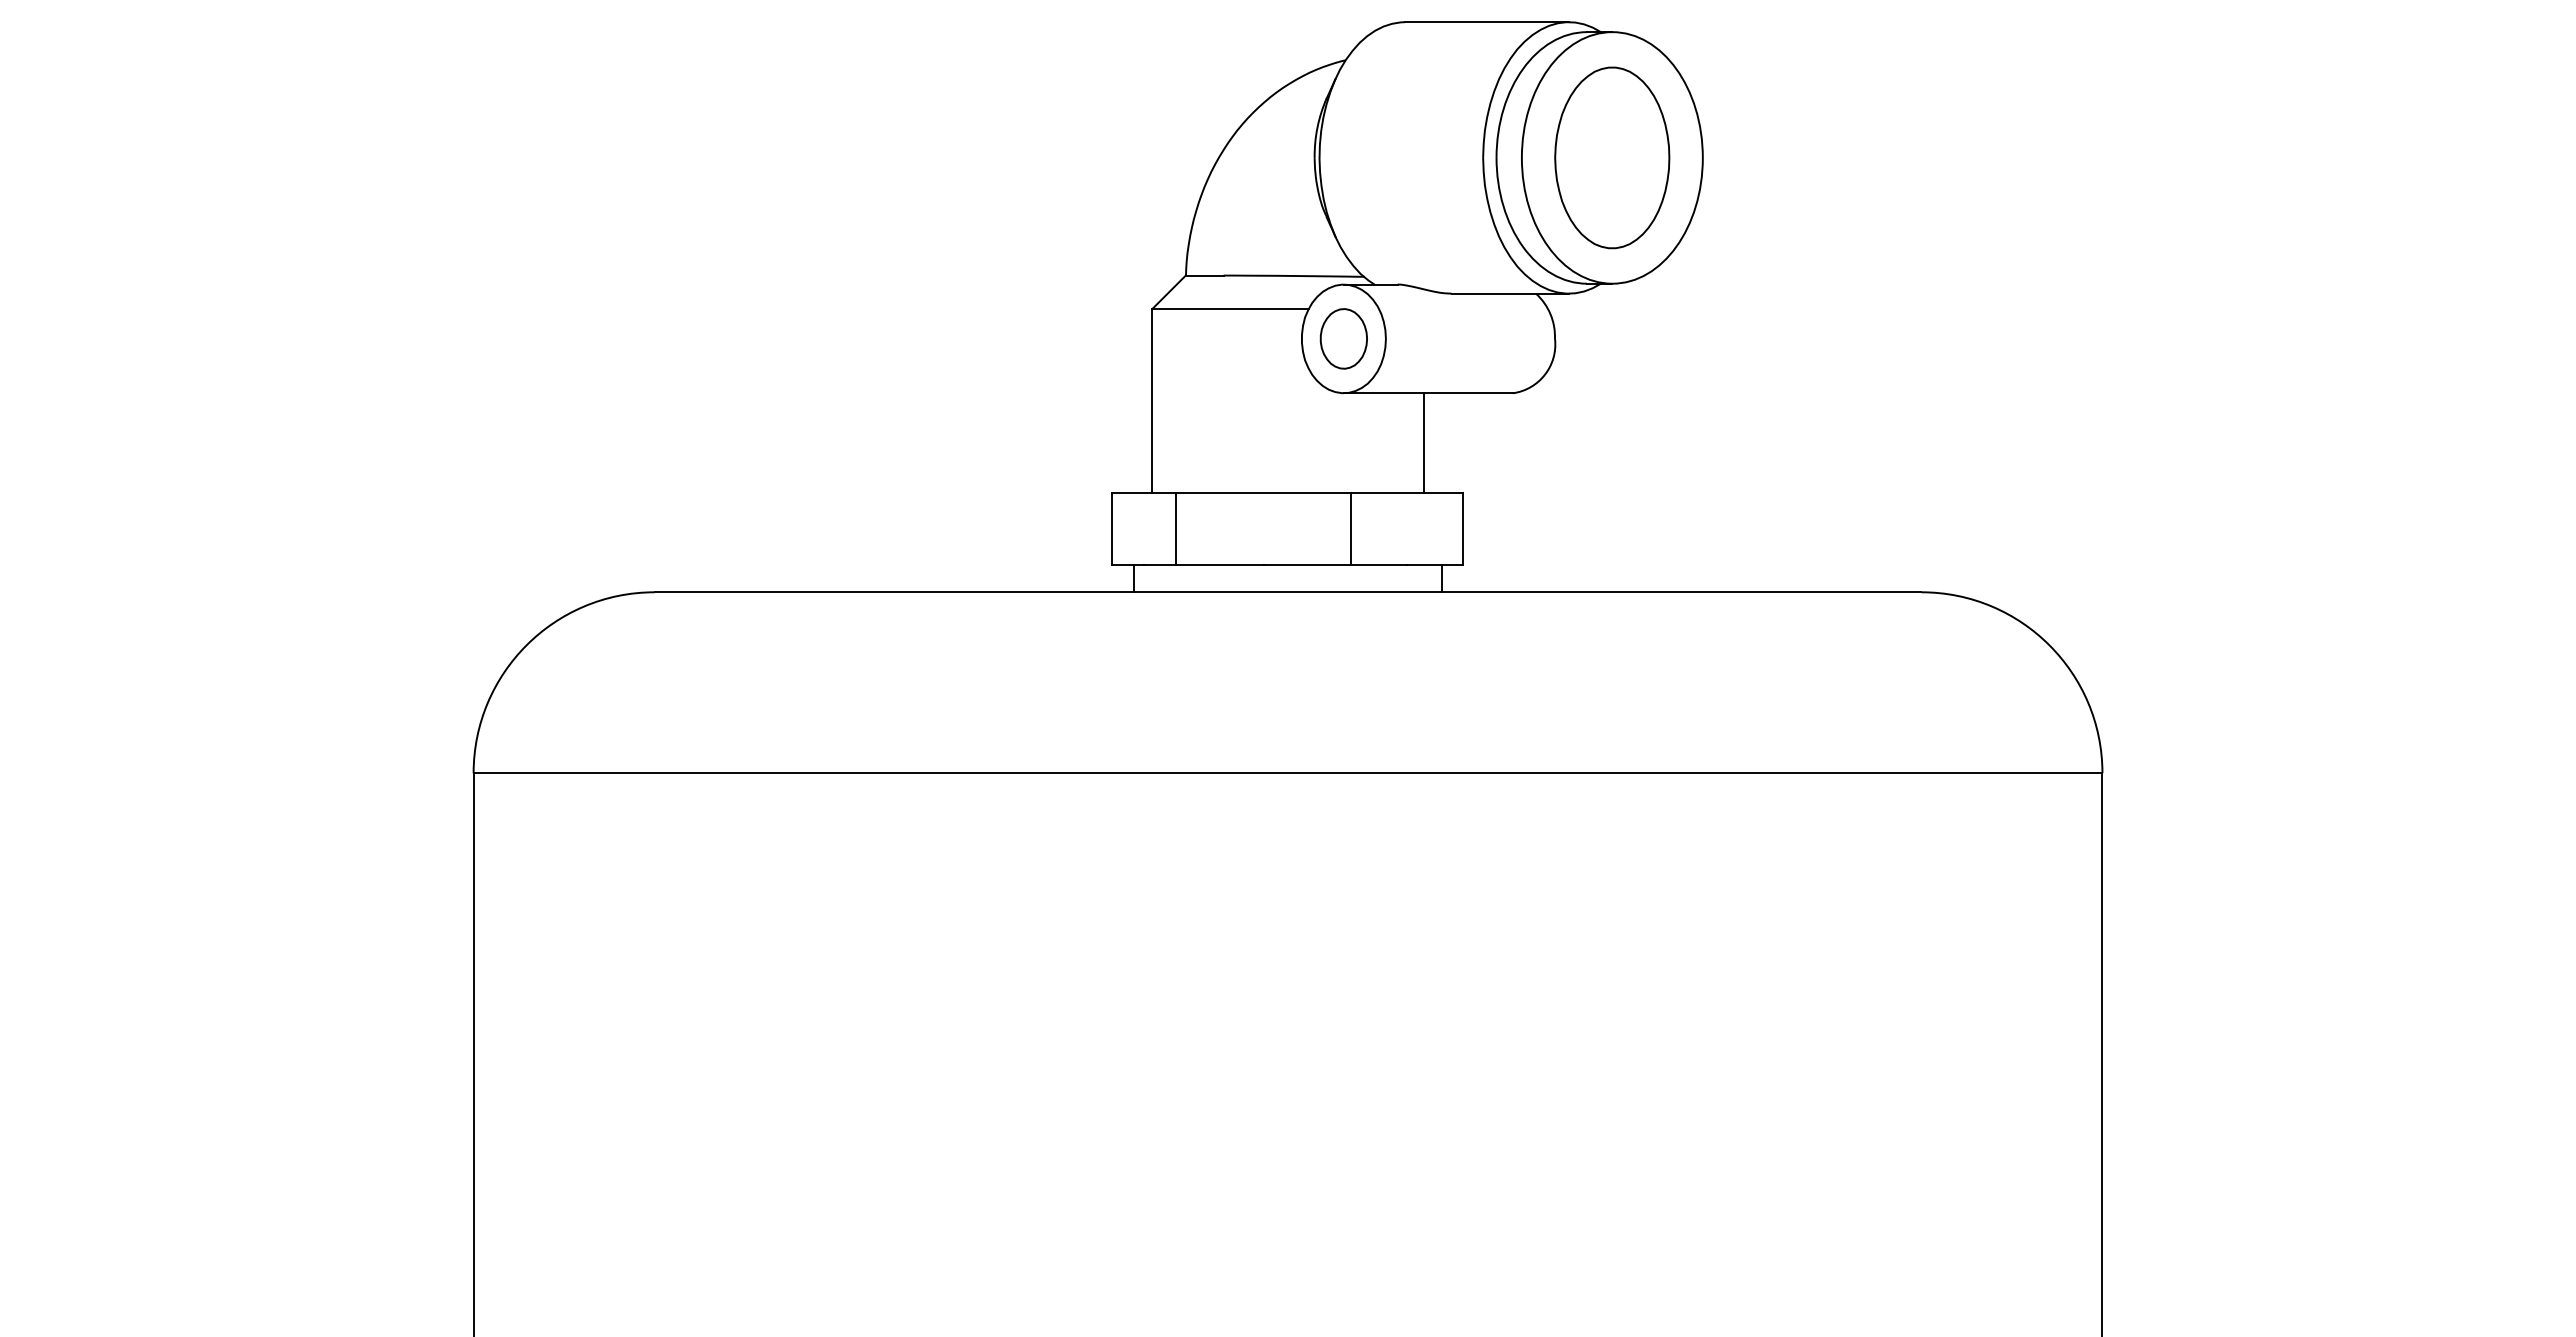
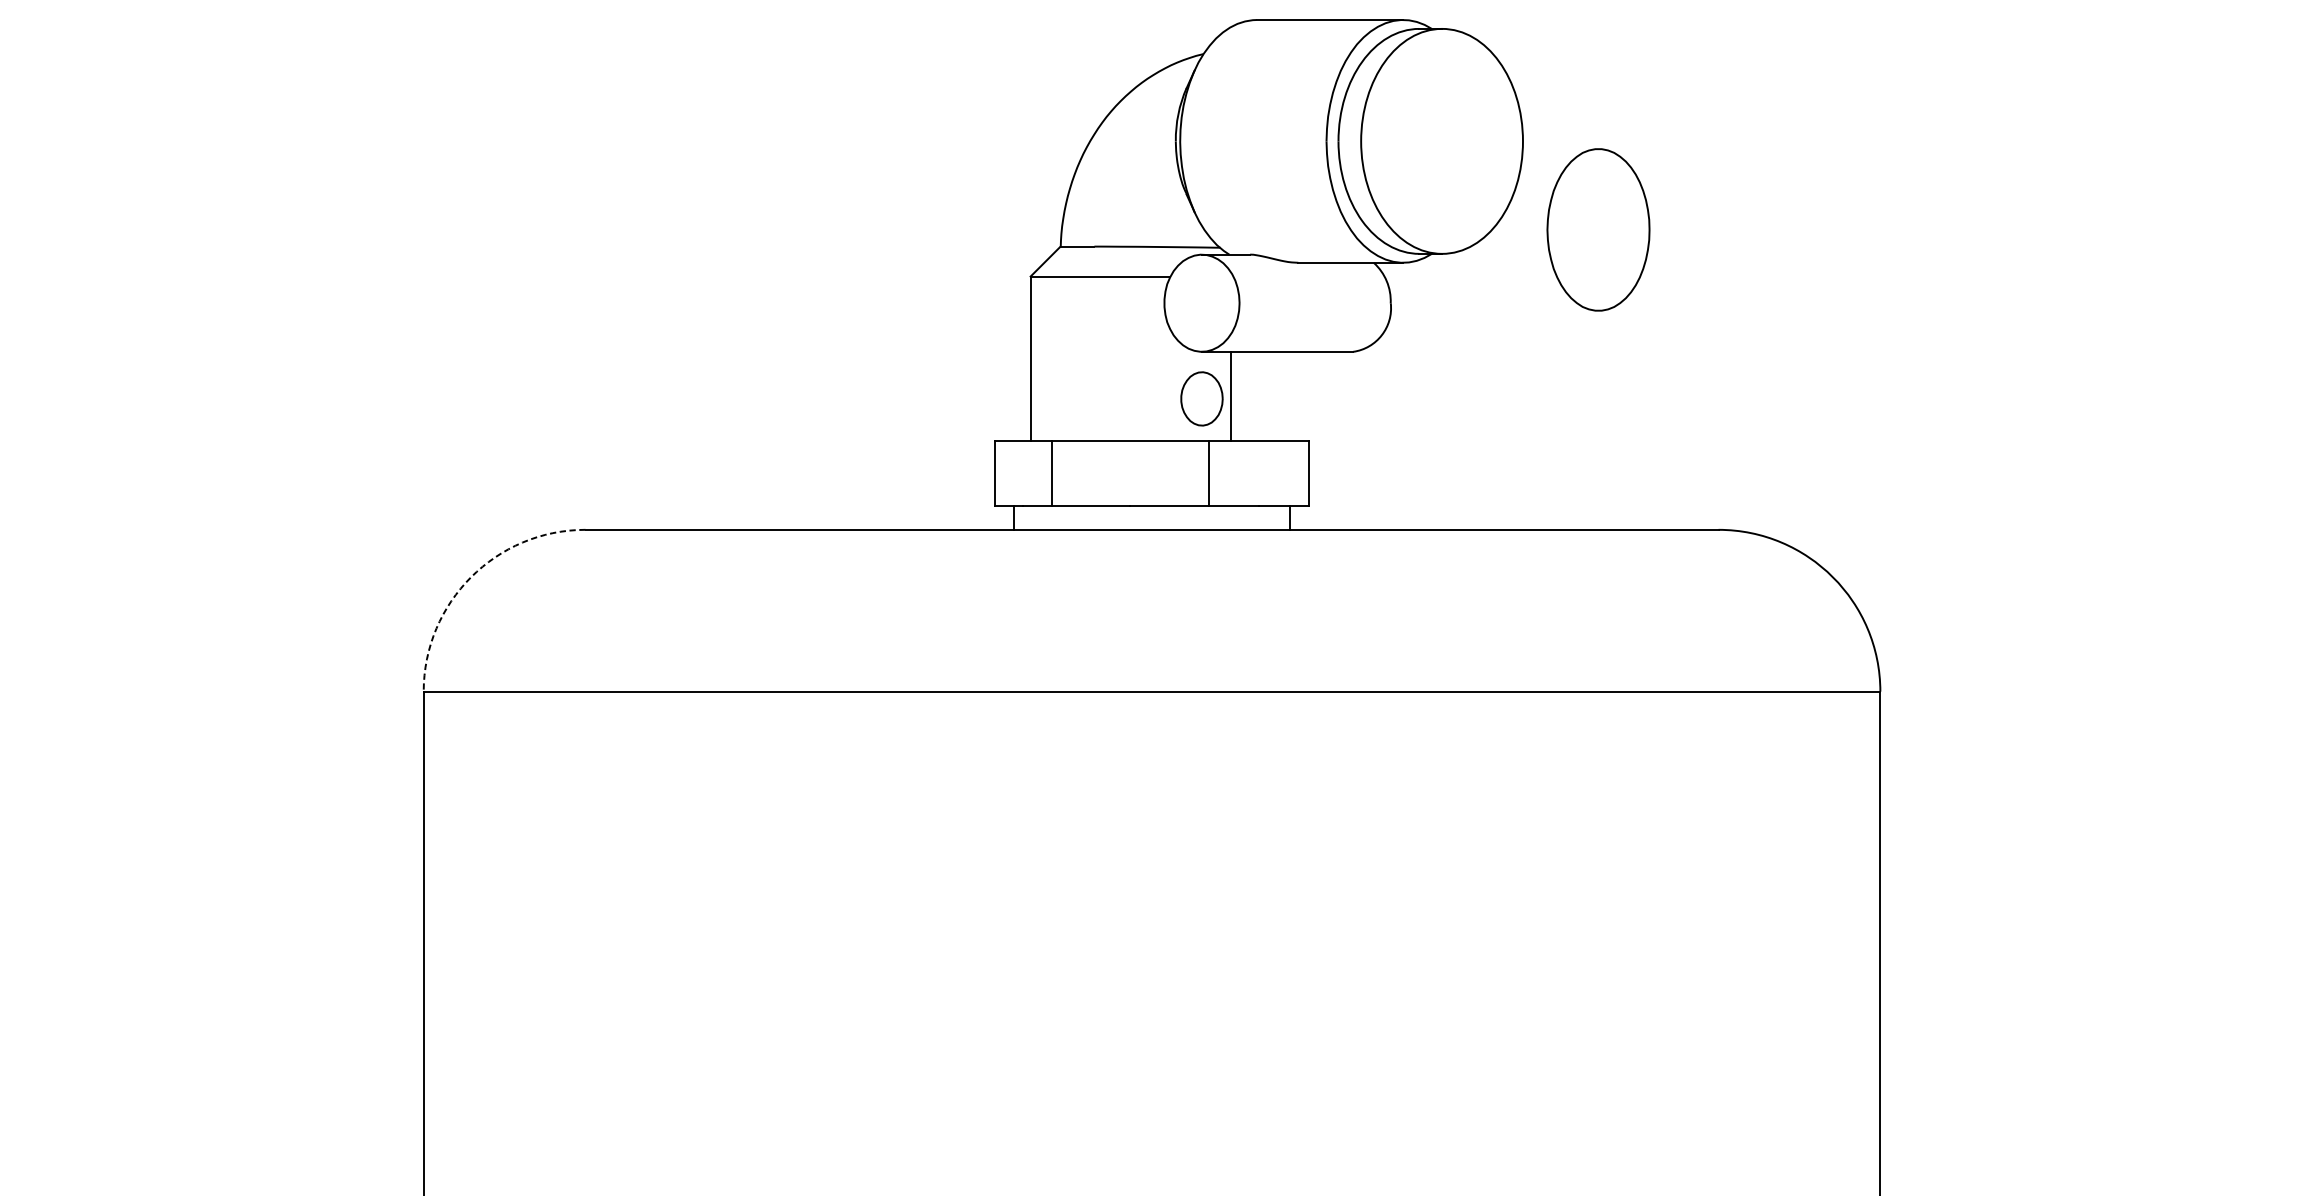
part: (1612, 157) -> (1598, 229), moved
part: (1343, 338) -> (1201, 398), moved
line: (1423, 442) -> (1230, 395), moved
arc: (526, 645) -> (470, 577), solid -> dashed

